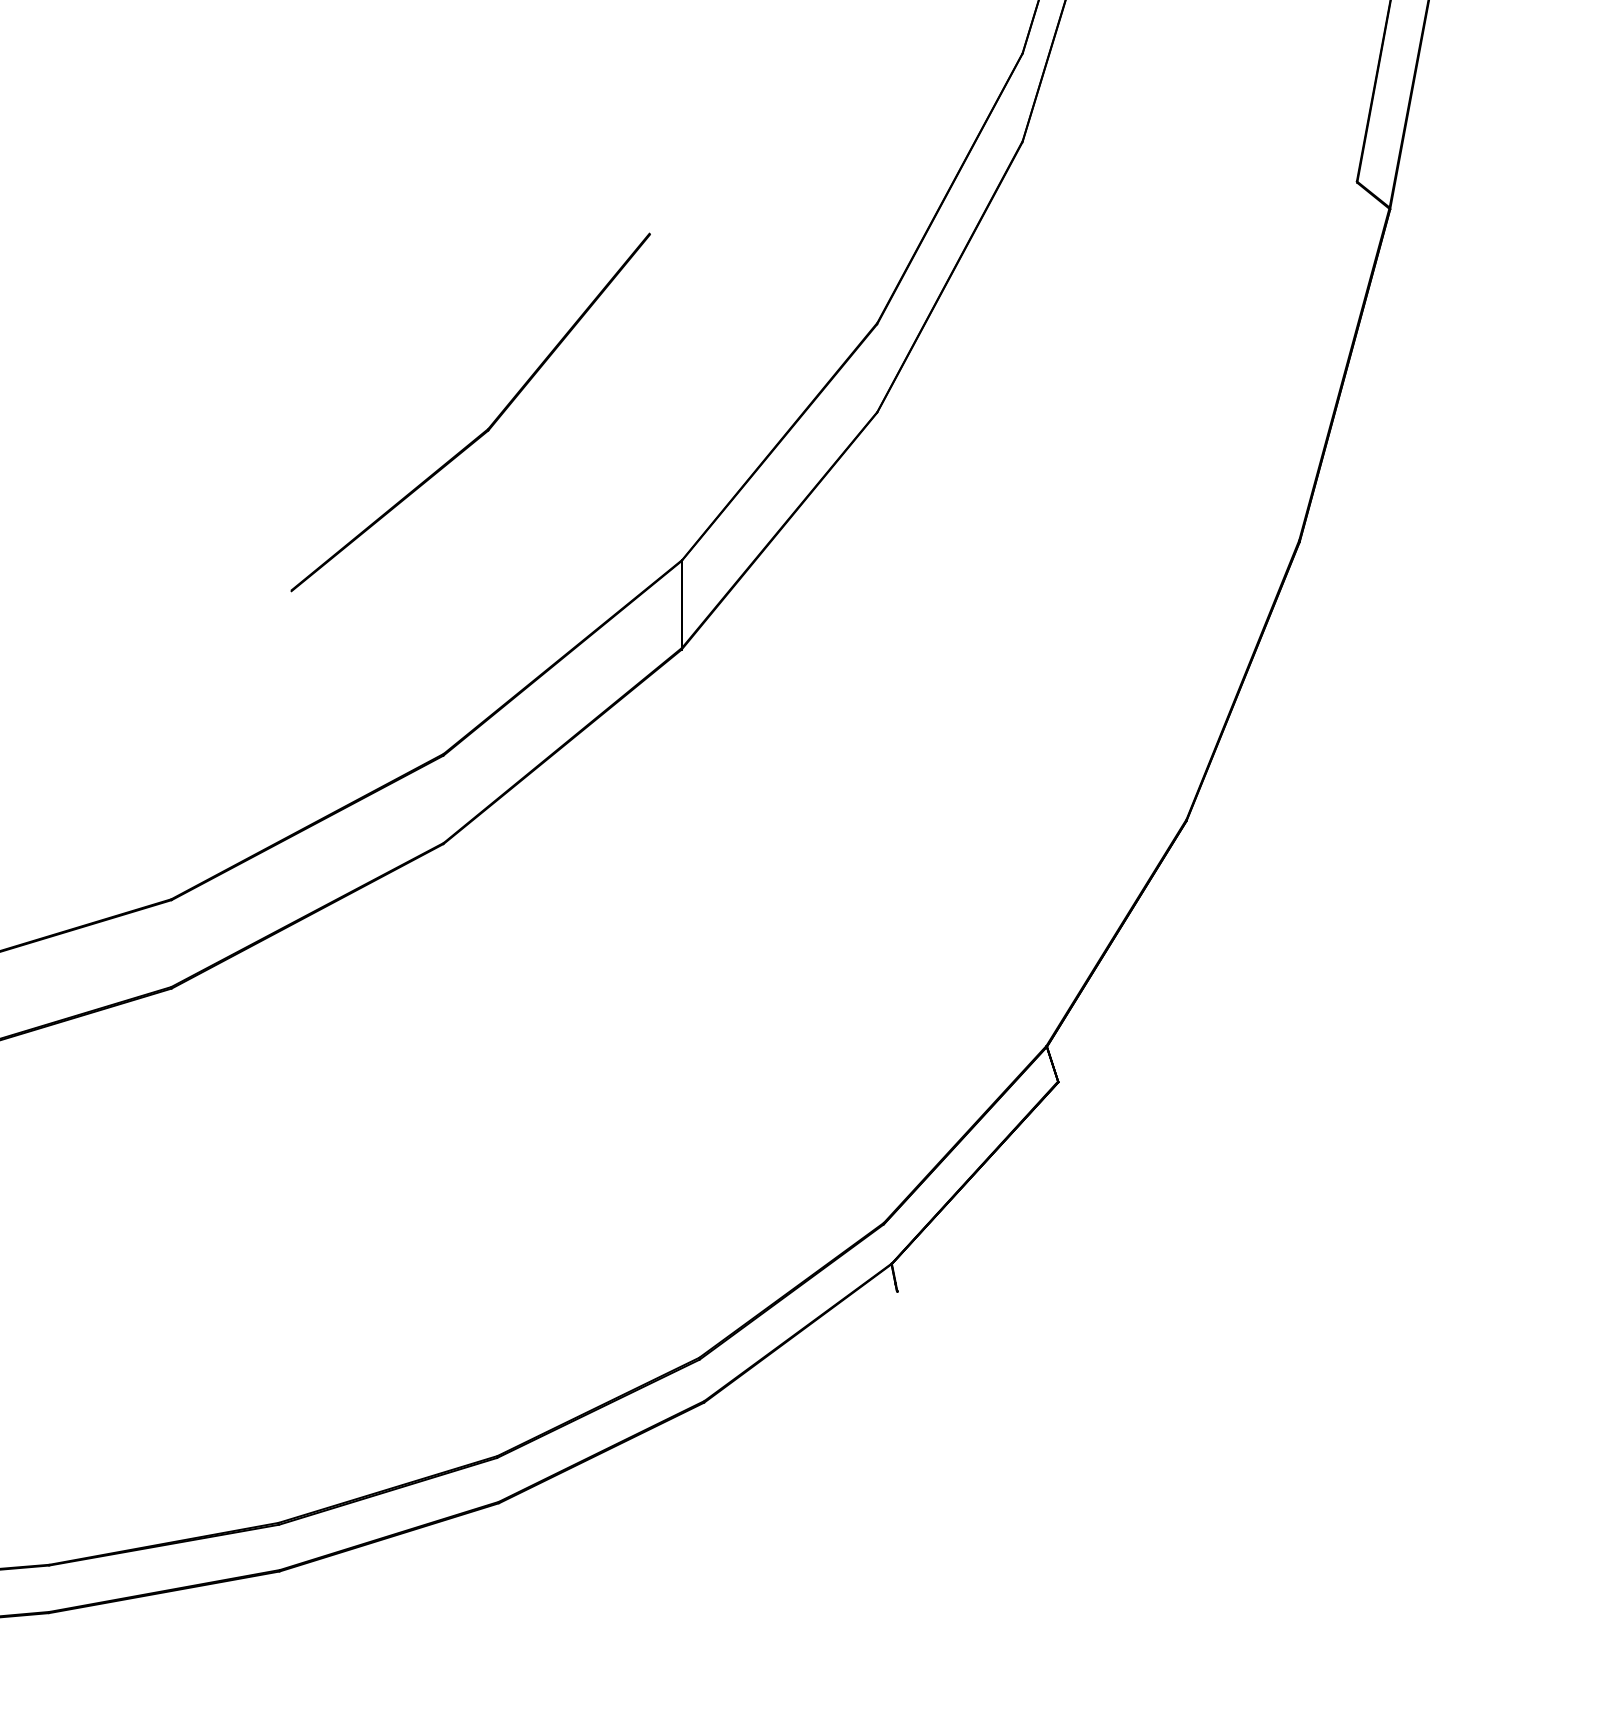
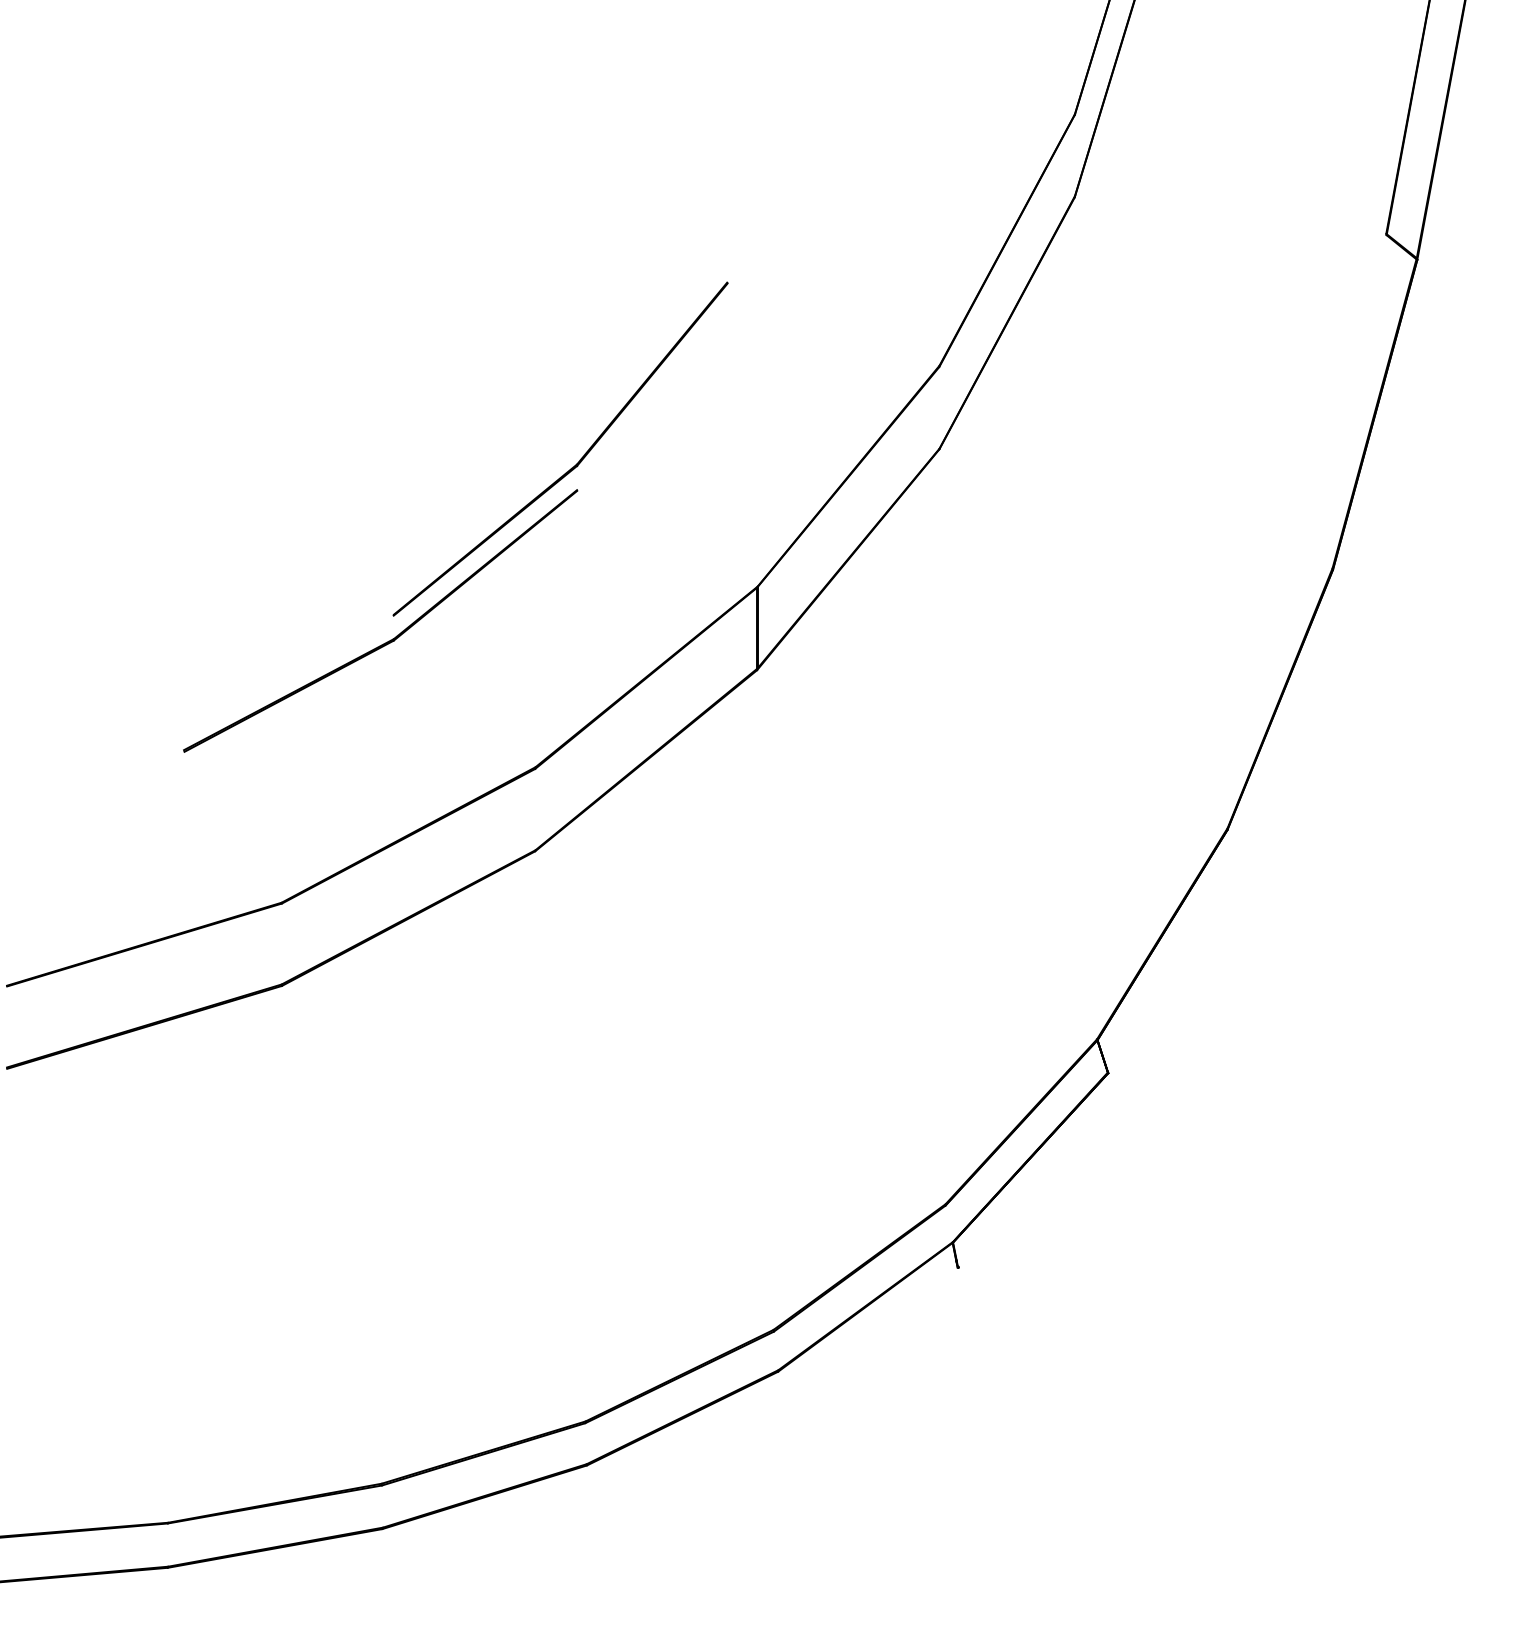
part: (288, 616) -> (390, 639), added

